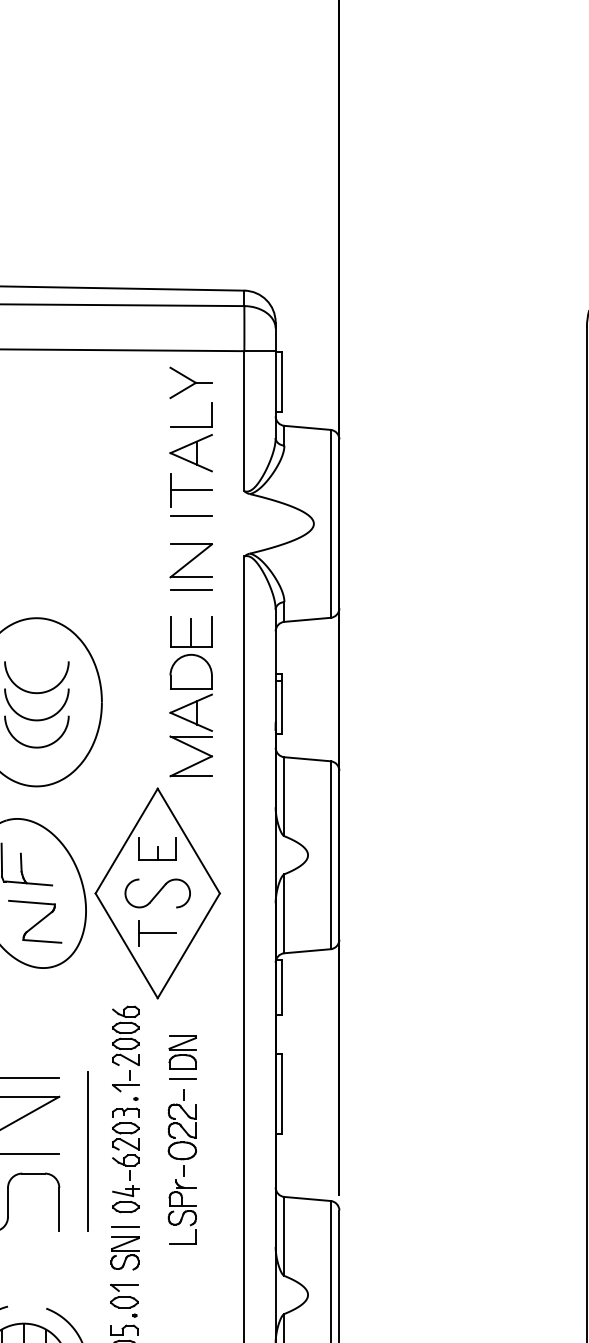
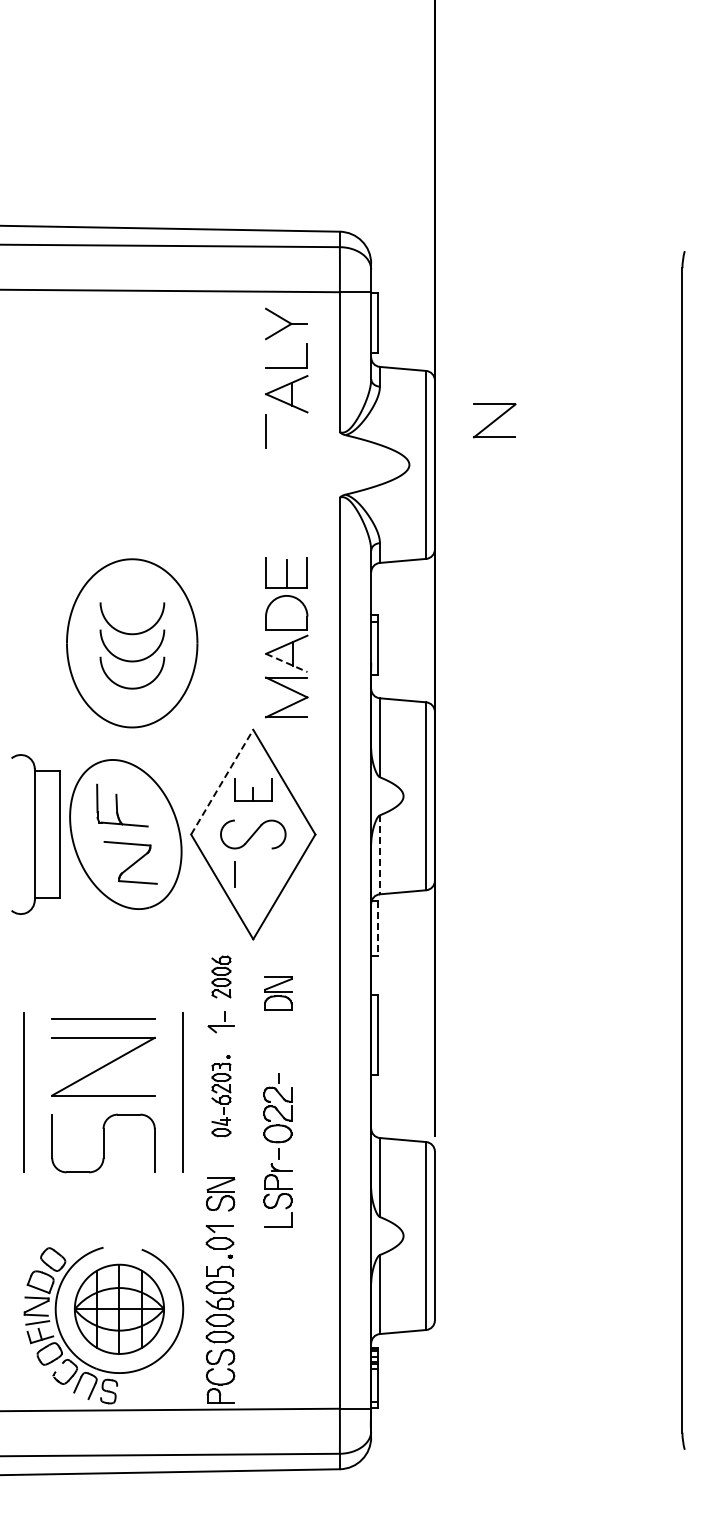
line: (190, 490) -> (286, 431), removed
line: (190, 515) -> (286, 456), removed
part: (190, 560) -> (494, 420), moved
line: (190, 589) -> (286, 530), removed
line: (190, 721) -> (286, 662), solid -> dashed
line: (126, 841) -> (222, 782), solid -> dashed
line: (283, 914) -> (379, 855), solid -> dashed
line: (156, 933) -> (252, 874), removed
line: (281, 988) -> (377, 929), solid -> dashed
part: (125, 1035) -> (221, 976), size x0.7
line: (182, 1078) -> (278, 1019), removed
part: (125, 1155) -> (221, 1096), size x0.7
part: (181, 1167) -> (277, 1150), moved
line: (124, 1227) -> (220, 1168), removed

